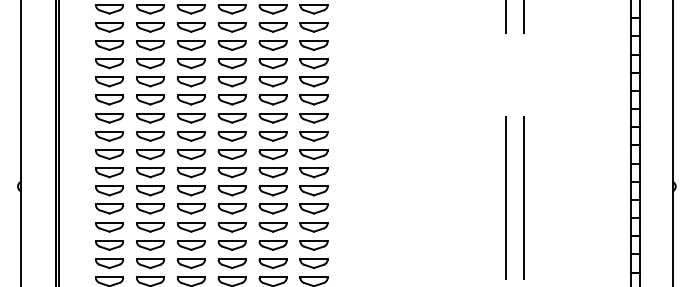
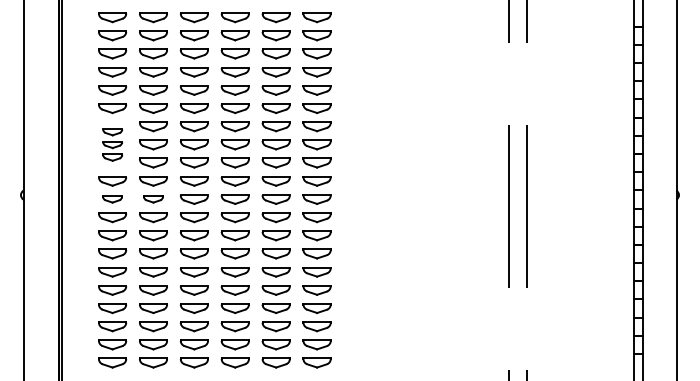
part: (109, 135) -> (112, 144), size x0.7
part: (109, 190) -> (112, 199), size x0.7
part: (150, 190) -> (153, 199), size x0.7

